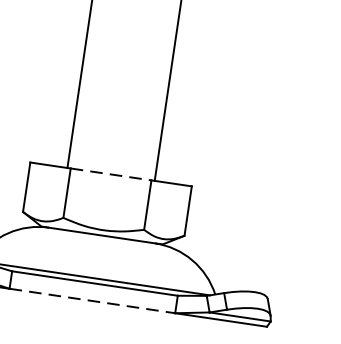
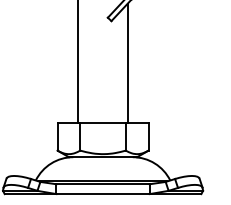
line: (111, 174) -> (103, 122), dashed -> solid
line: (93, 301) -> (103, 194), dashed -> solid

